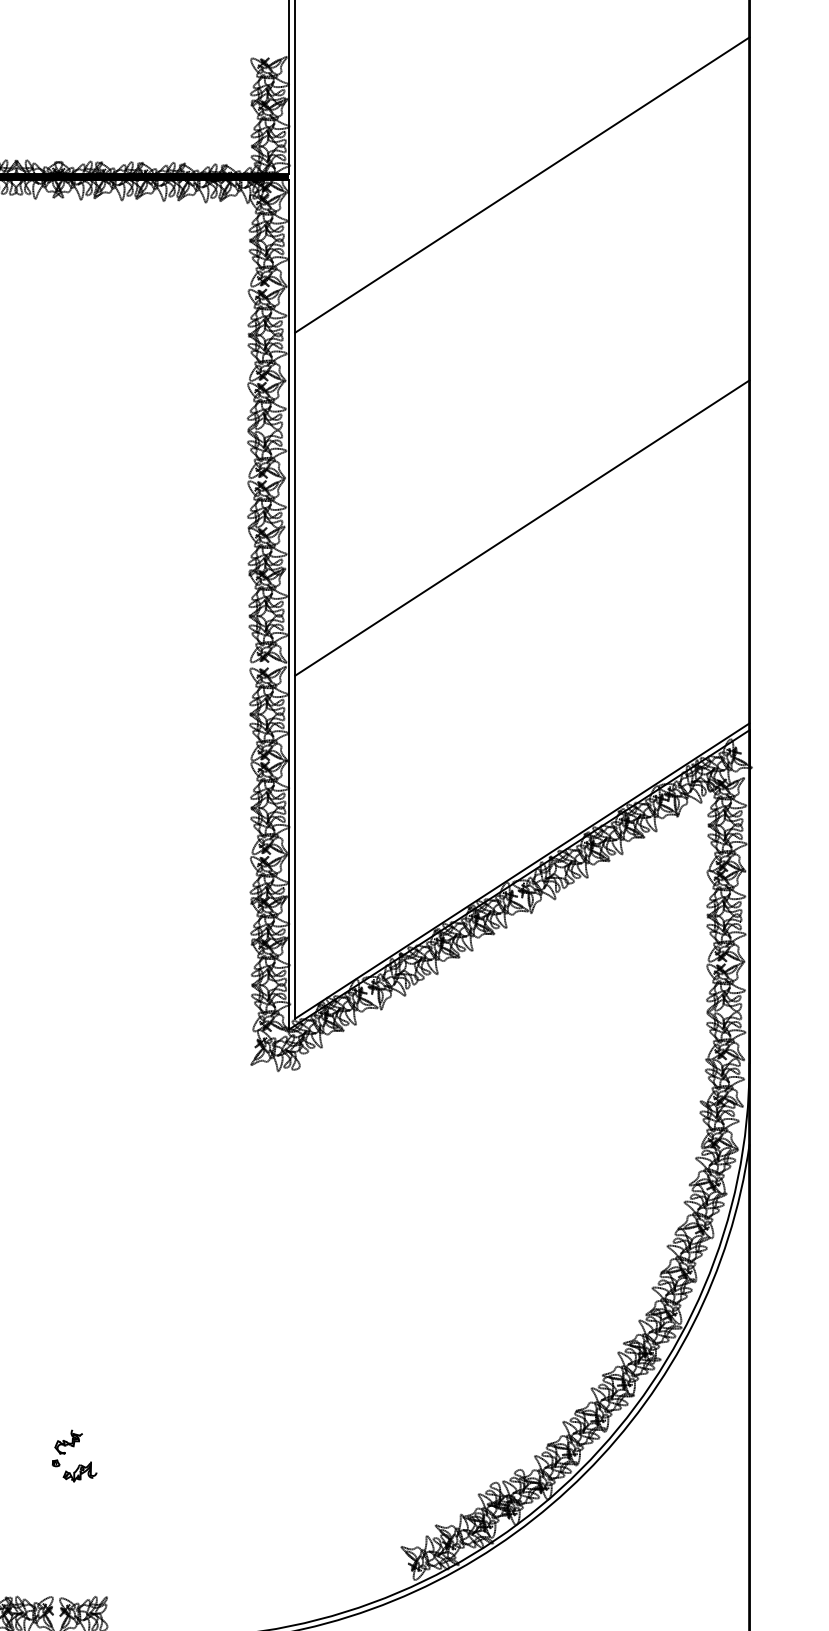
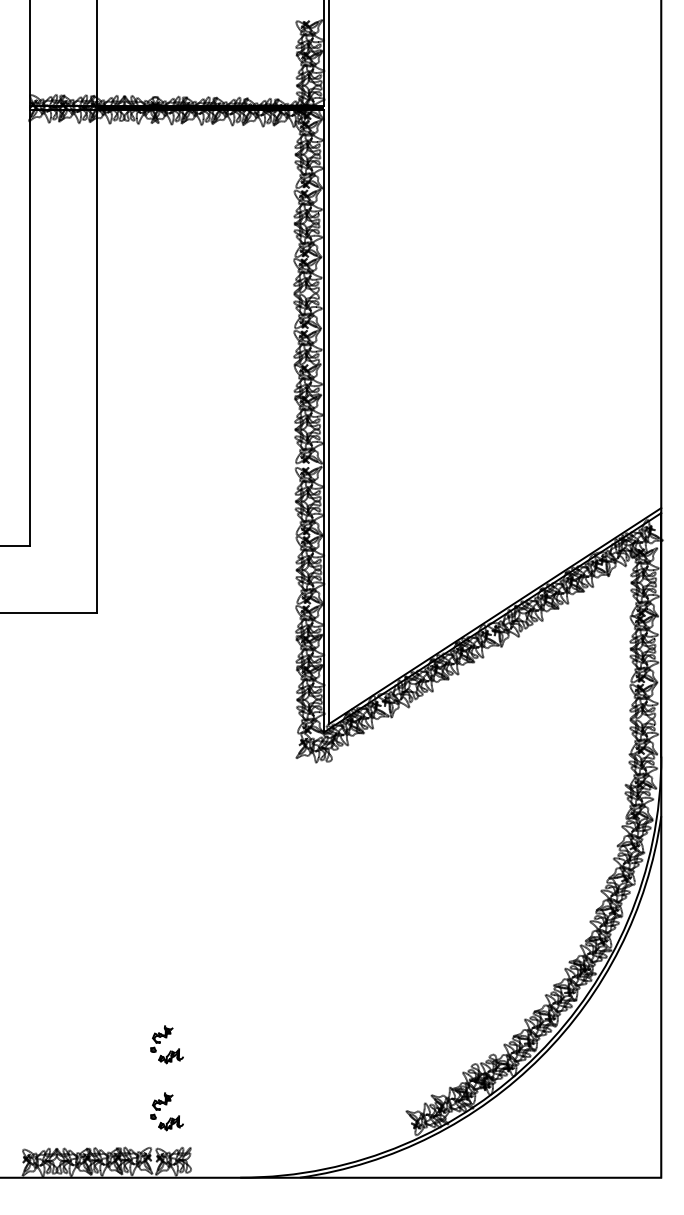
line: (521, 184) -> (494, 113), removed
line: (521, 527) -> (494, 364), removed
part: (73, 1547) -> (166, 1111), added

